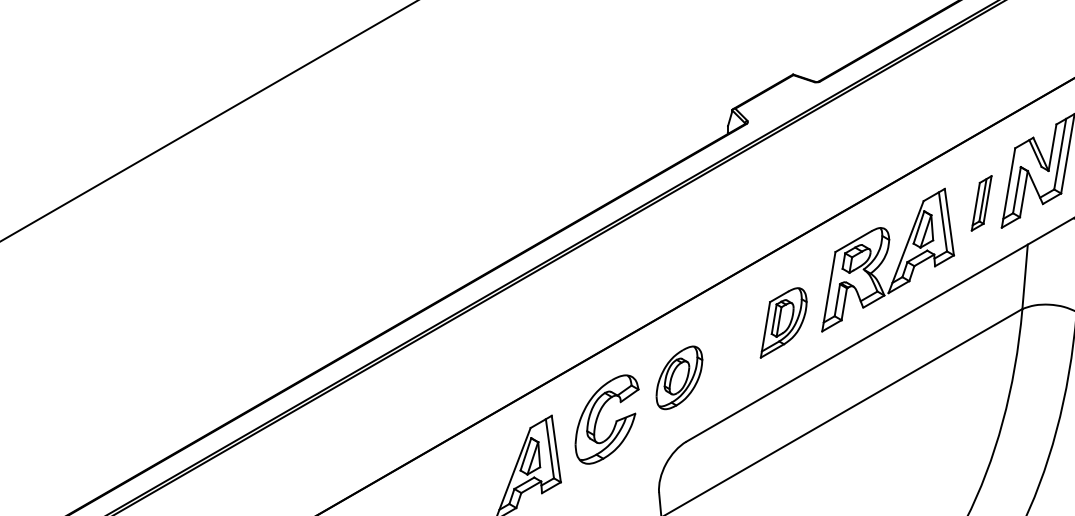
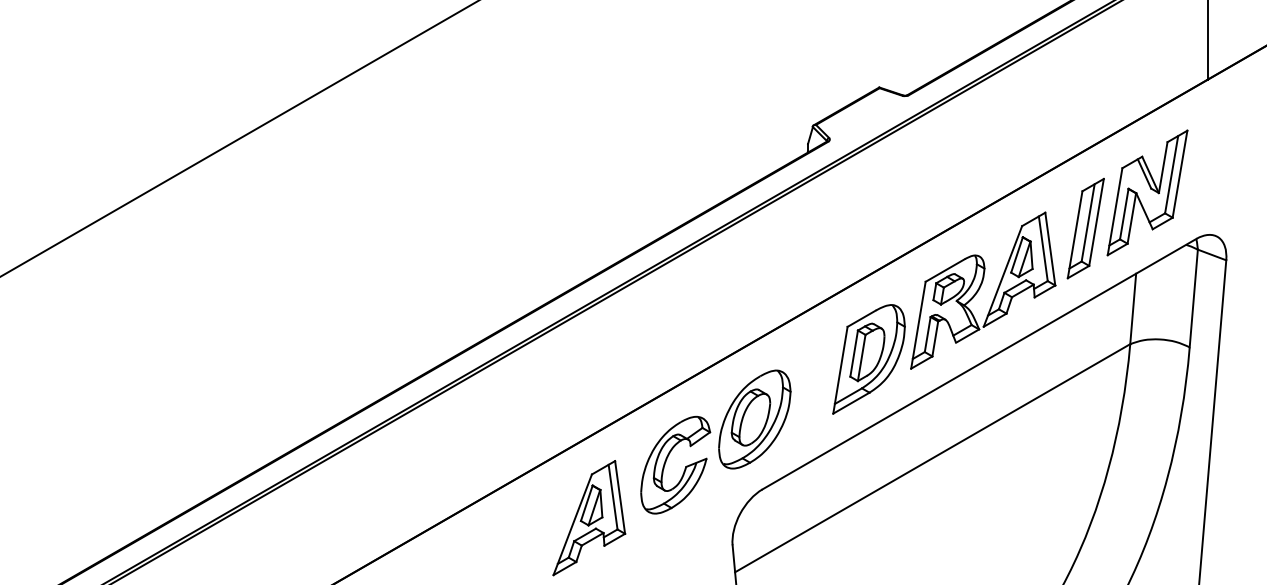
part: (981, 203) -> (1085, 228), size x1.67
part: (783, 323) -> (868, 359), size x1.43
part: (679, 377) -> (754, 419), size x1.43

